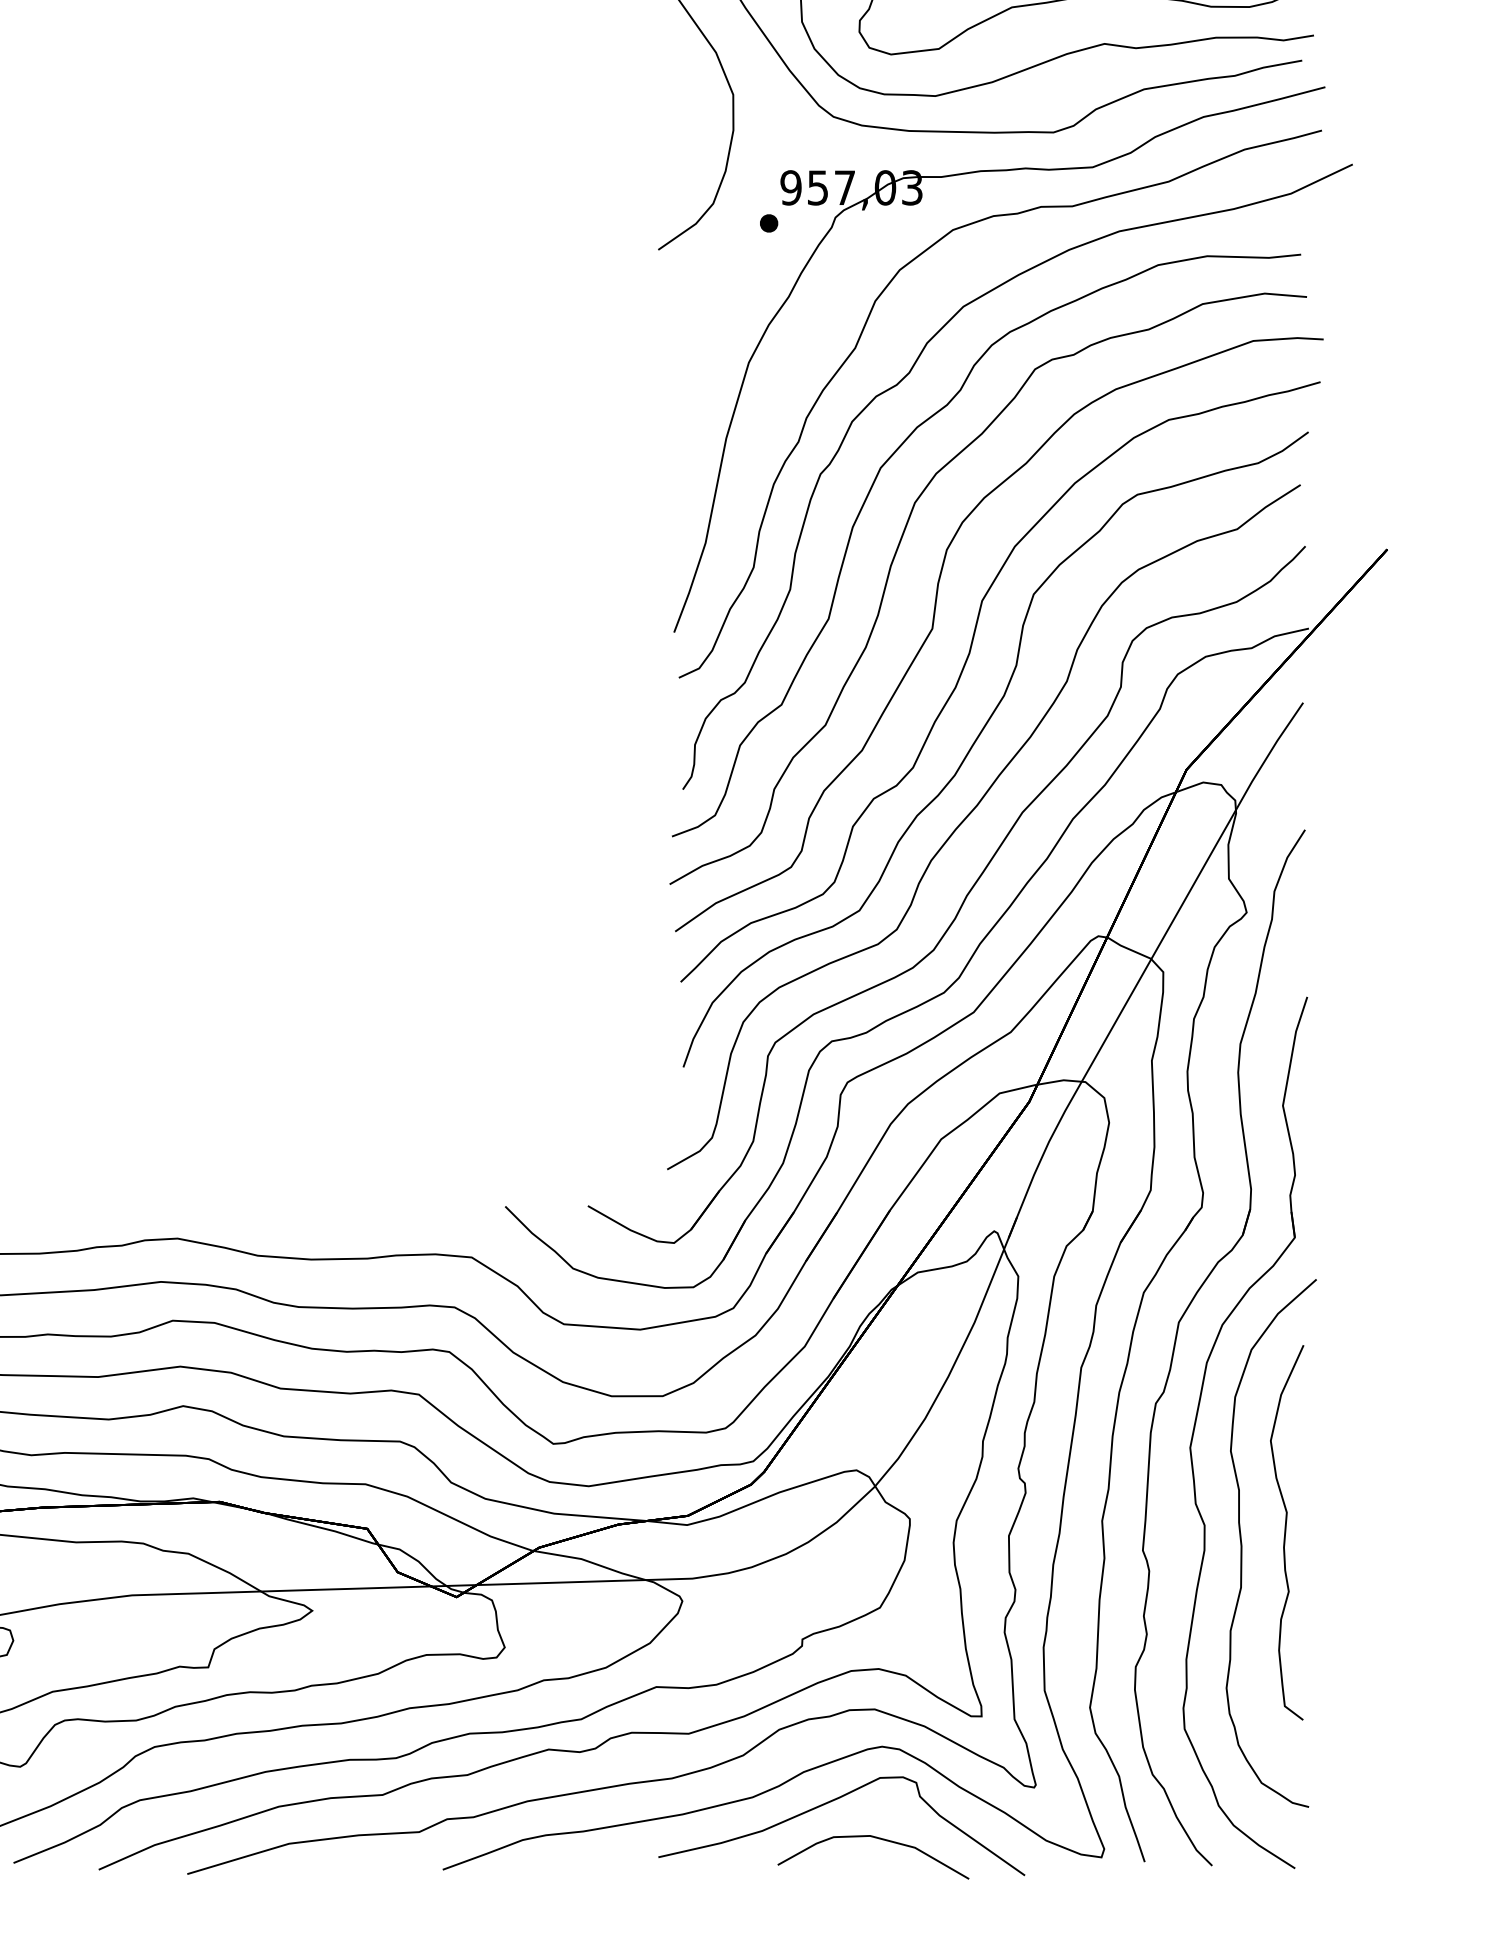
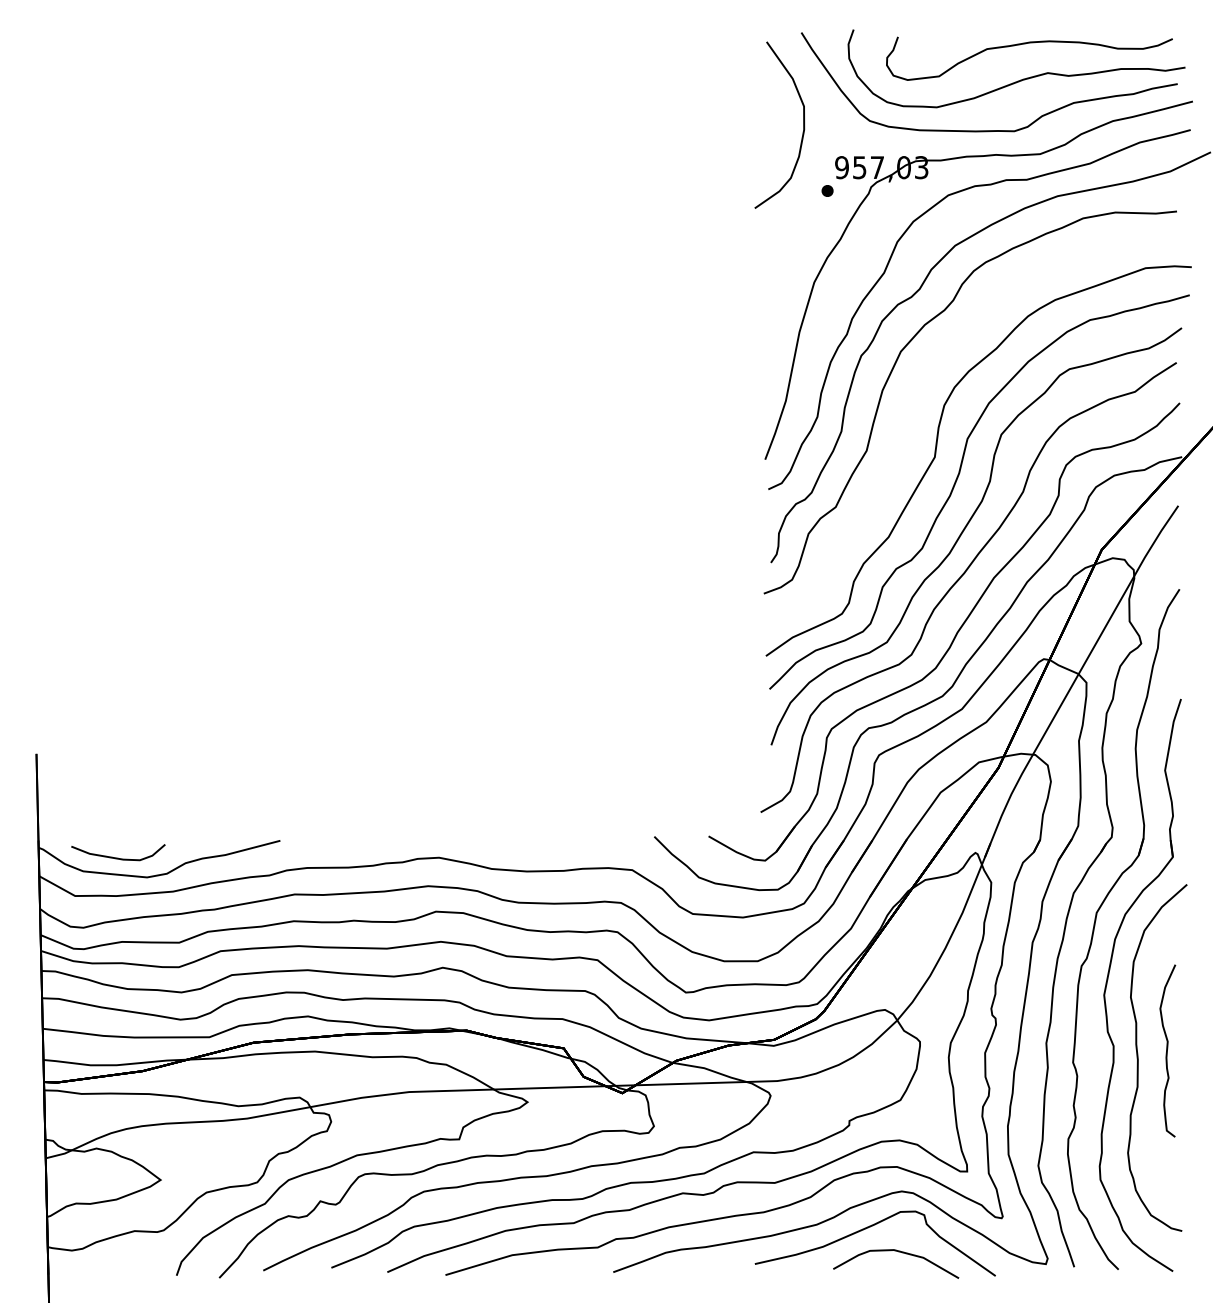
part: (898, 551) -> (912, 406), removed
part: (1286, 1532) -> (1167, 1050), size x0.7

